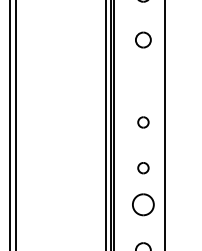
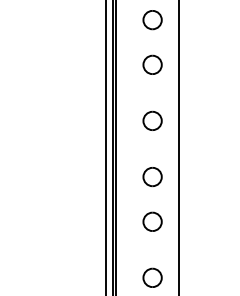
part: (143, 76) -> (152, 64), added
part: (143, 122) -> (152, 121), size x1.43
part: (143, 167) -> (152, 176), size x1.43
part: (143, 204) -> (152, 221), size x0.71

